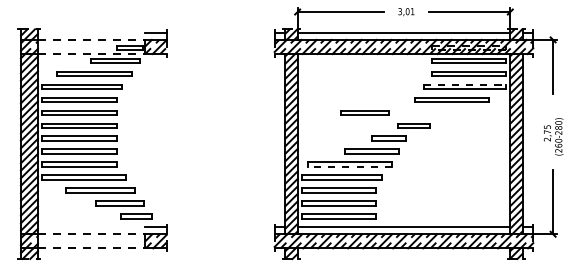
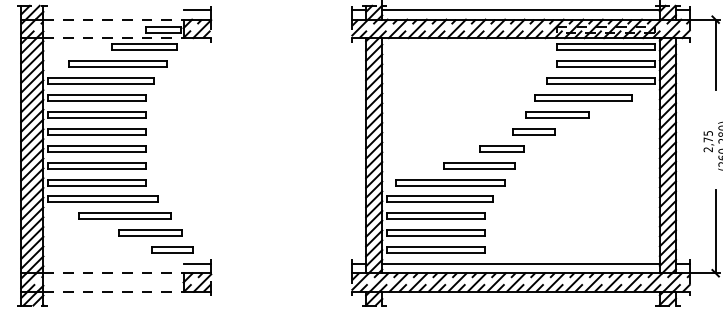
line: (465, 84) -> (601, 77), dashed -> solid
part: (364, 112) -> (556, 114), moved
line: (350, 166) -> (451, 184), dashed -> solid

